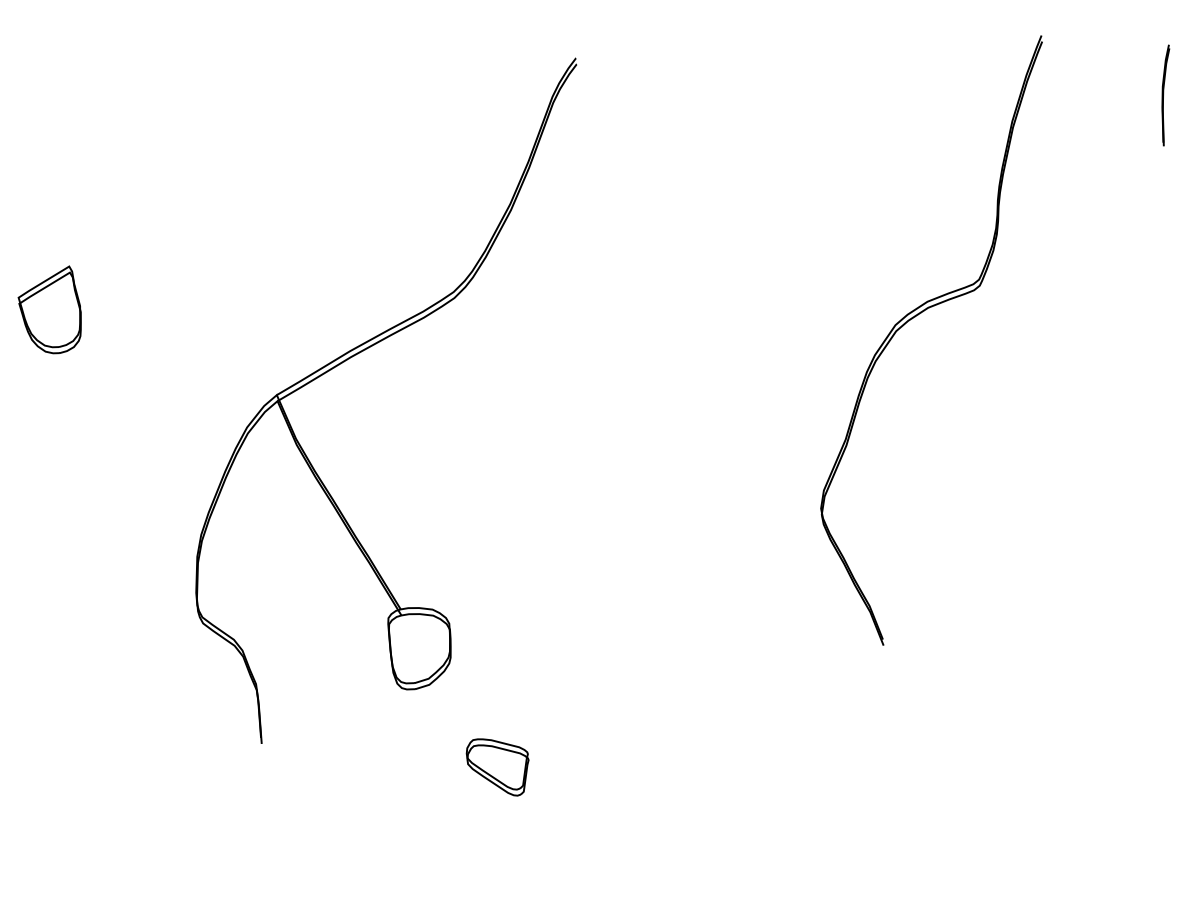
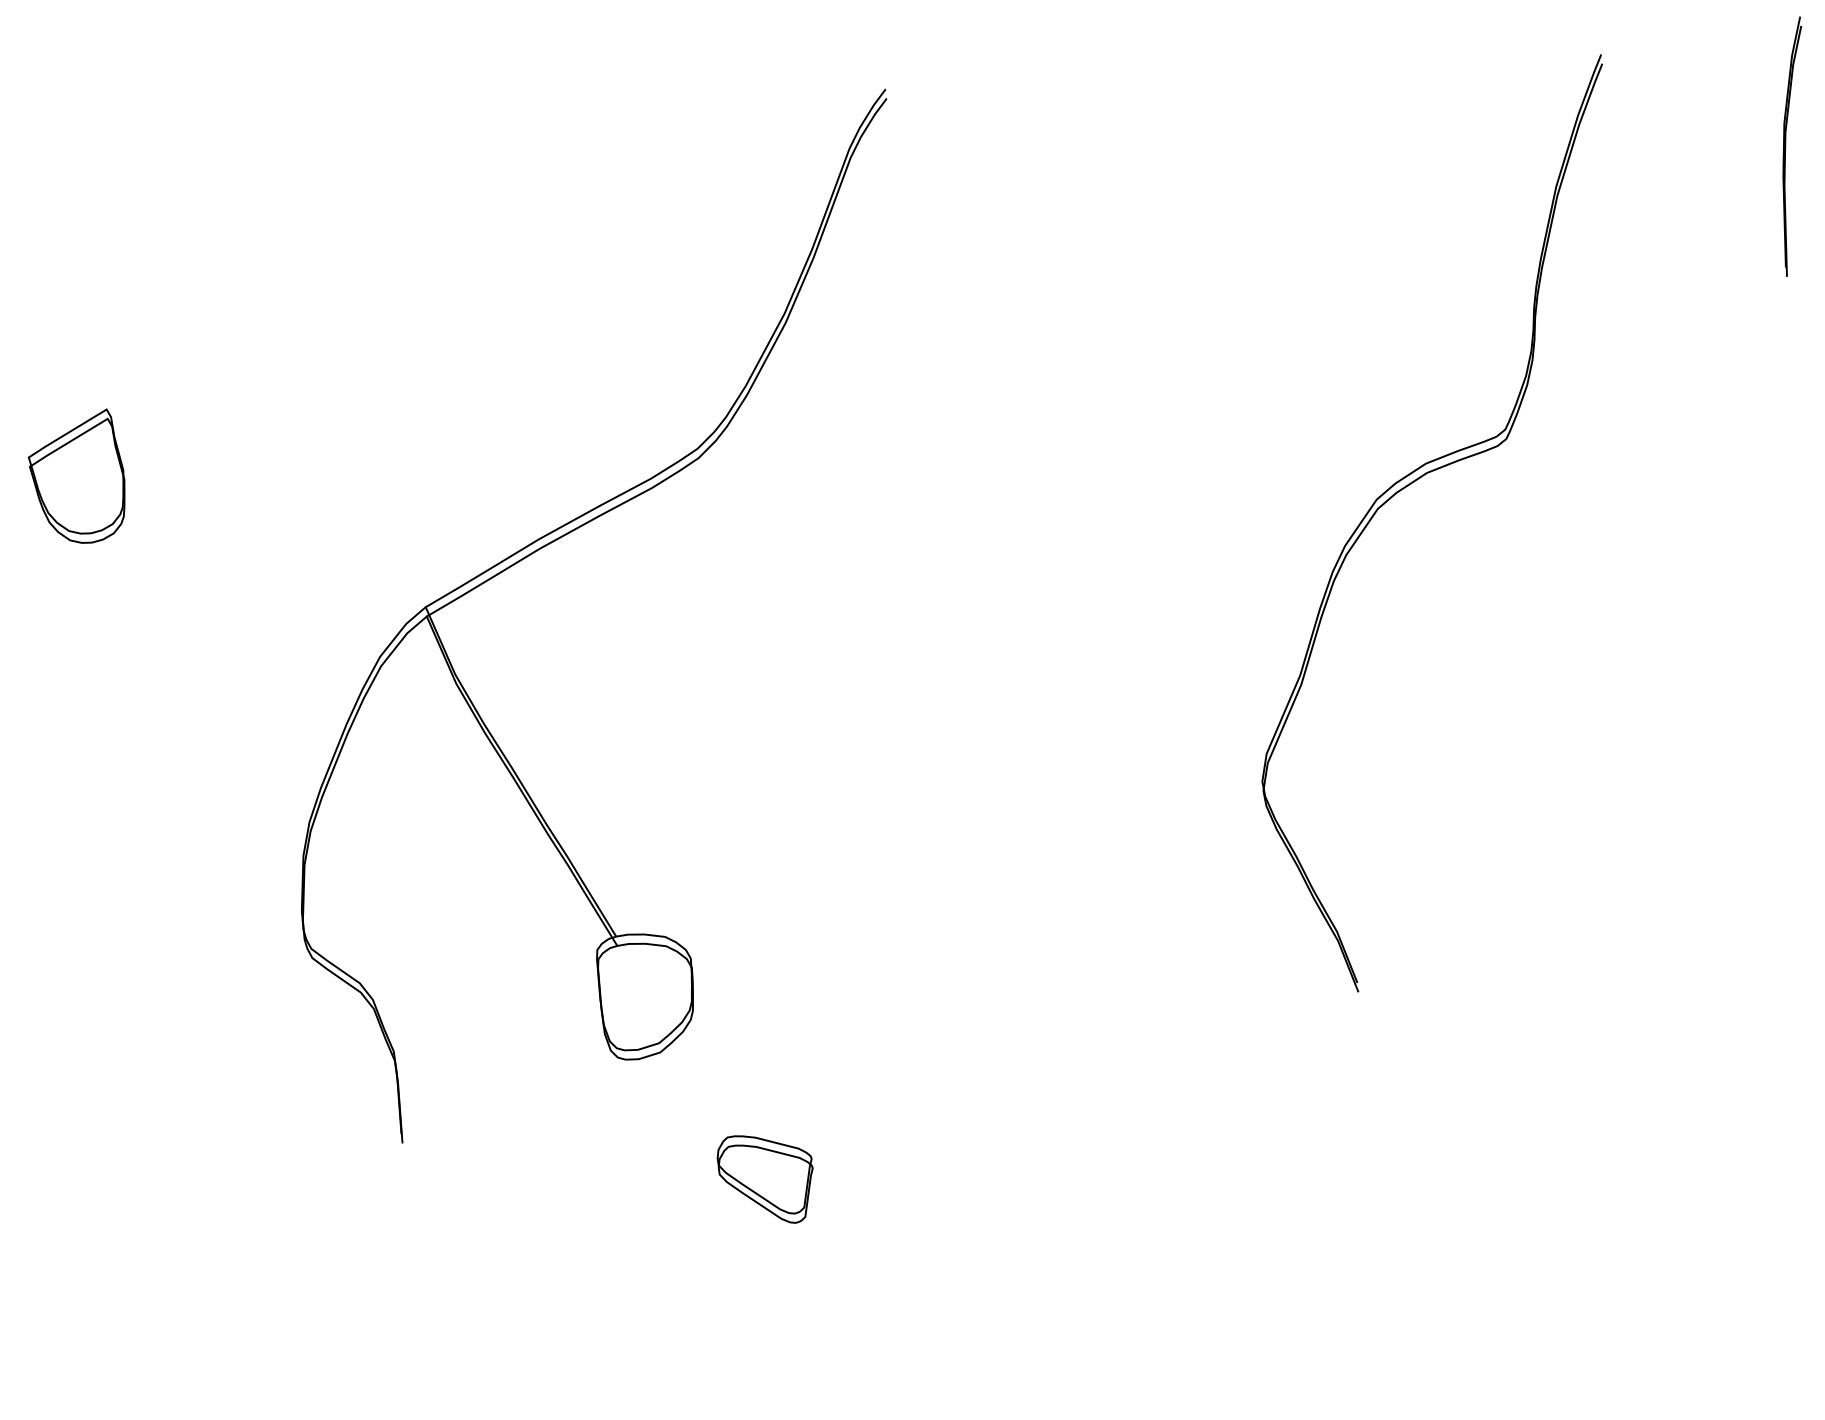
part: (1165, 95) -> (1791, 146), size x1.67

